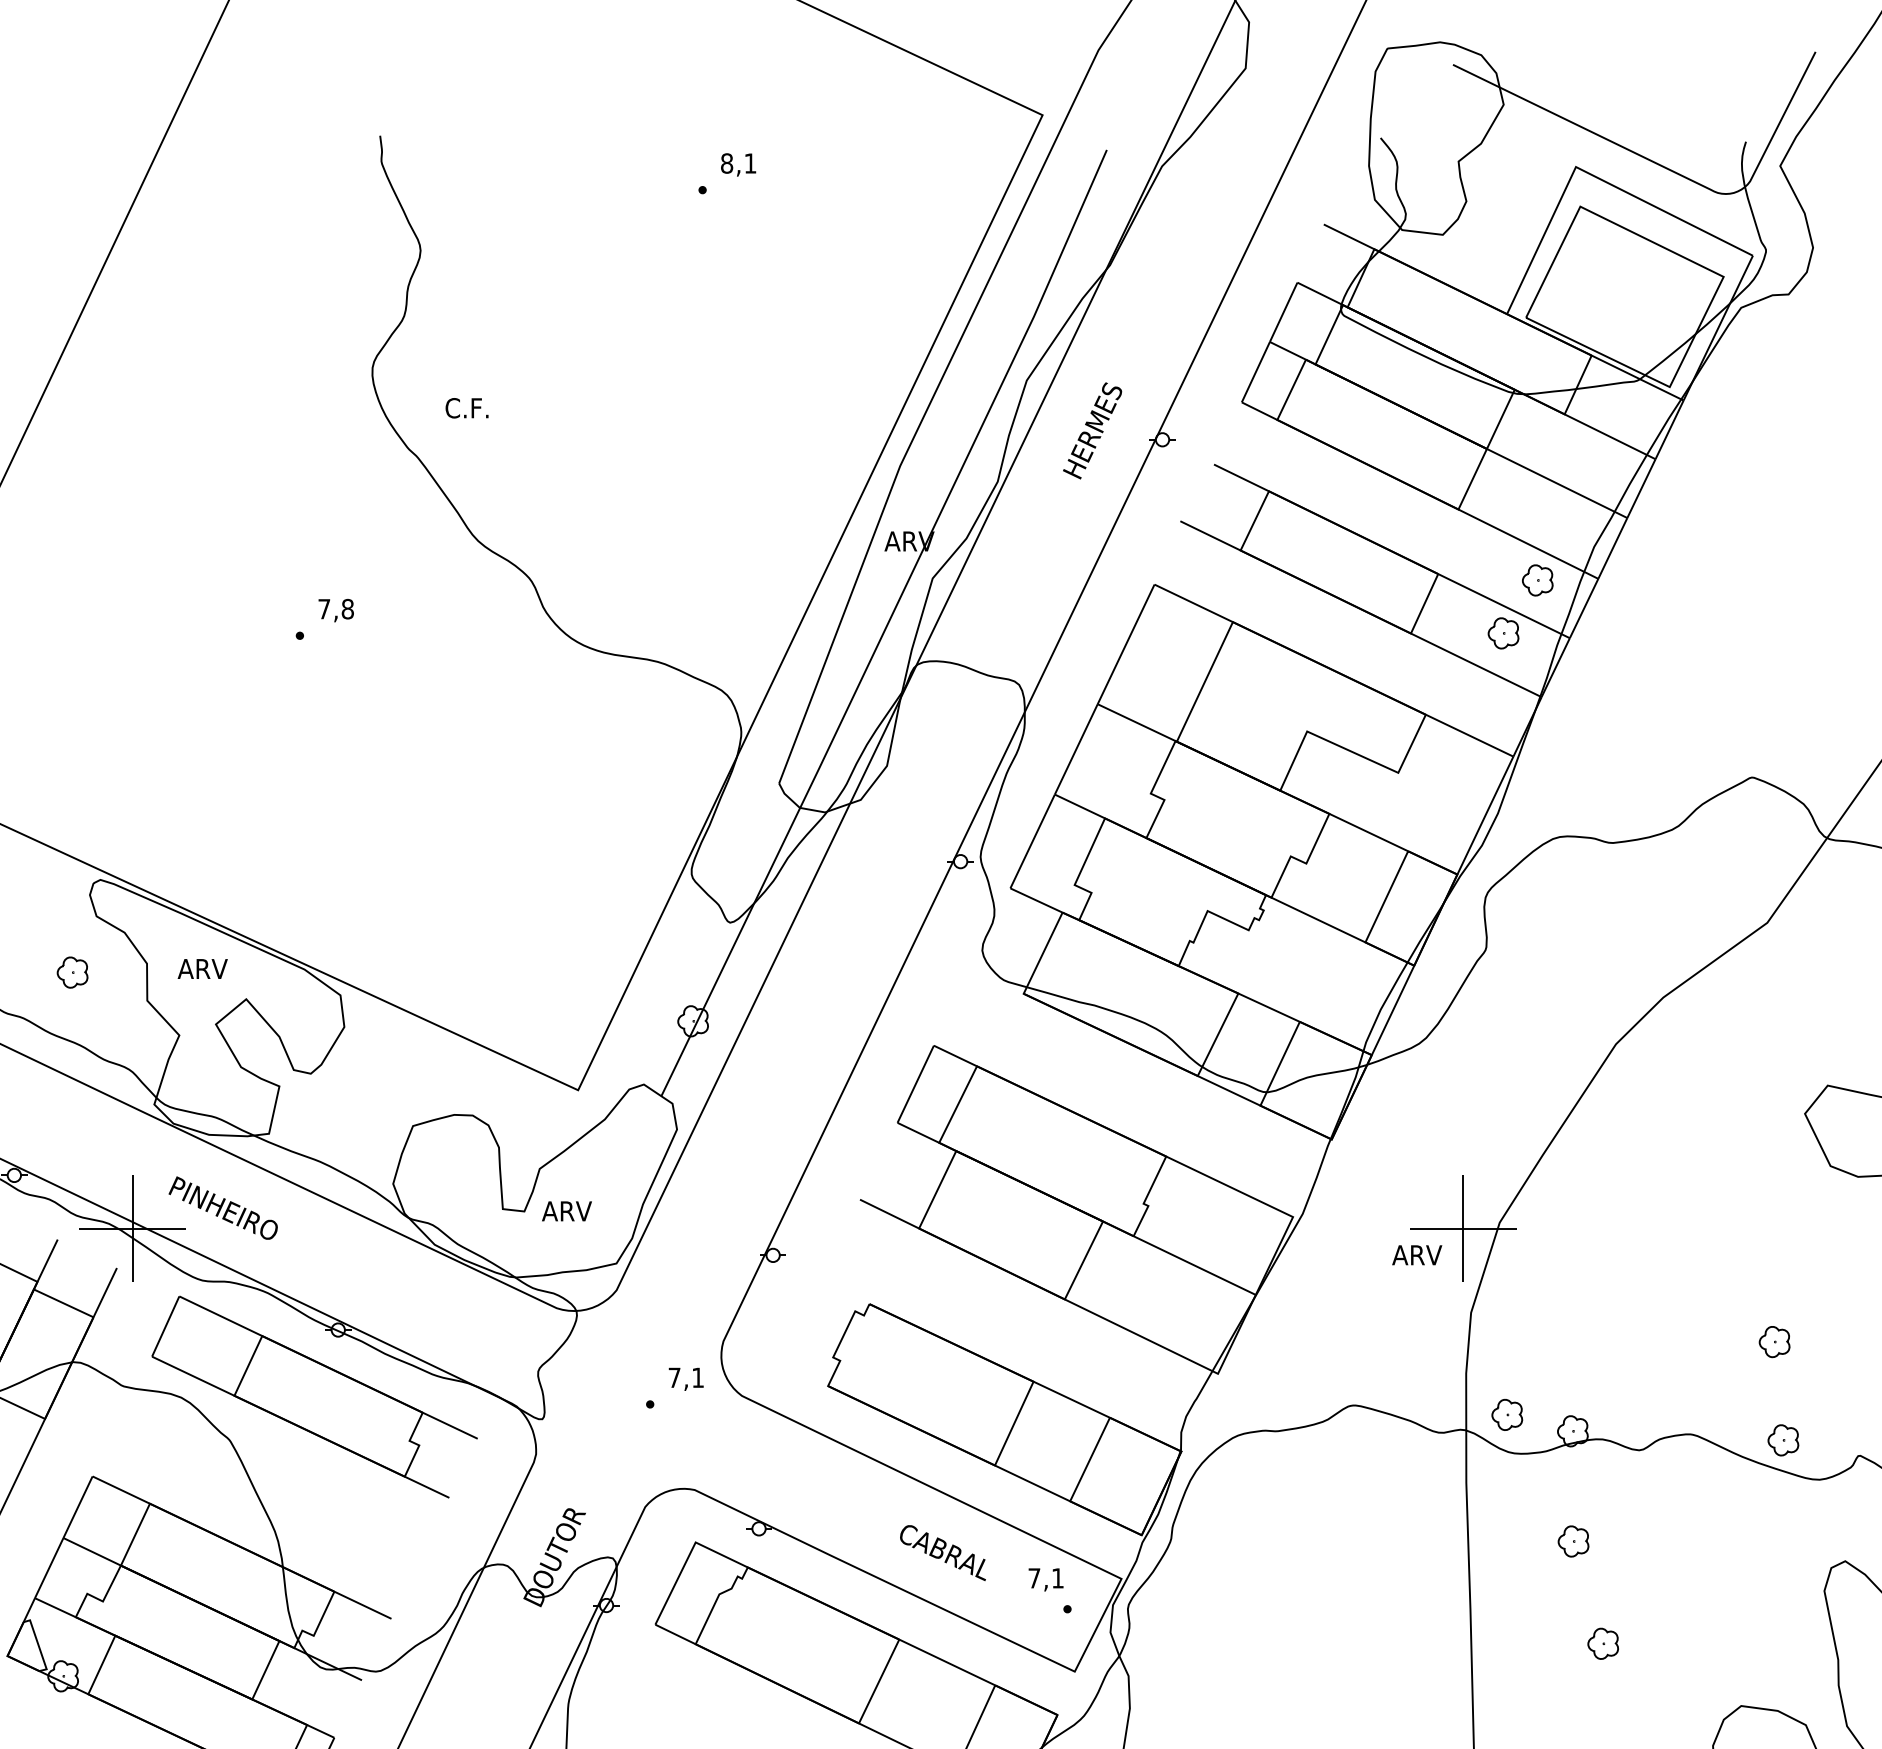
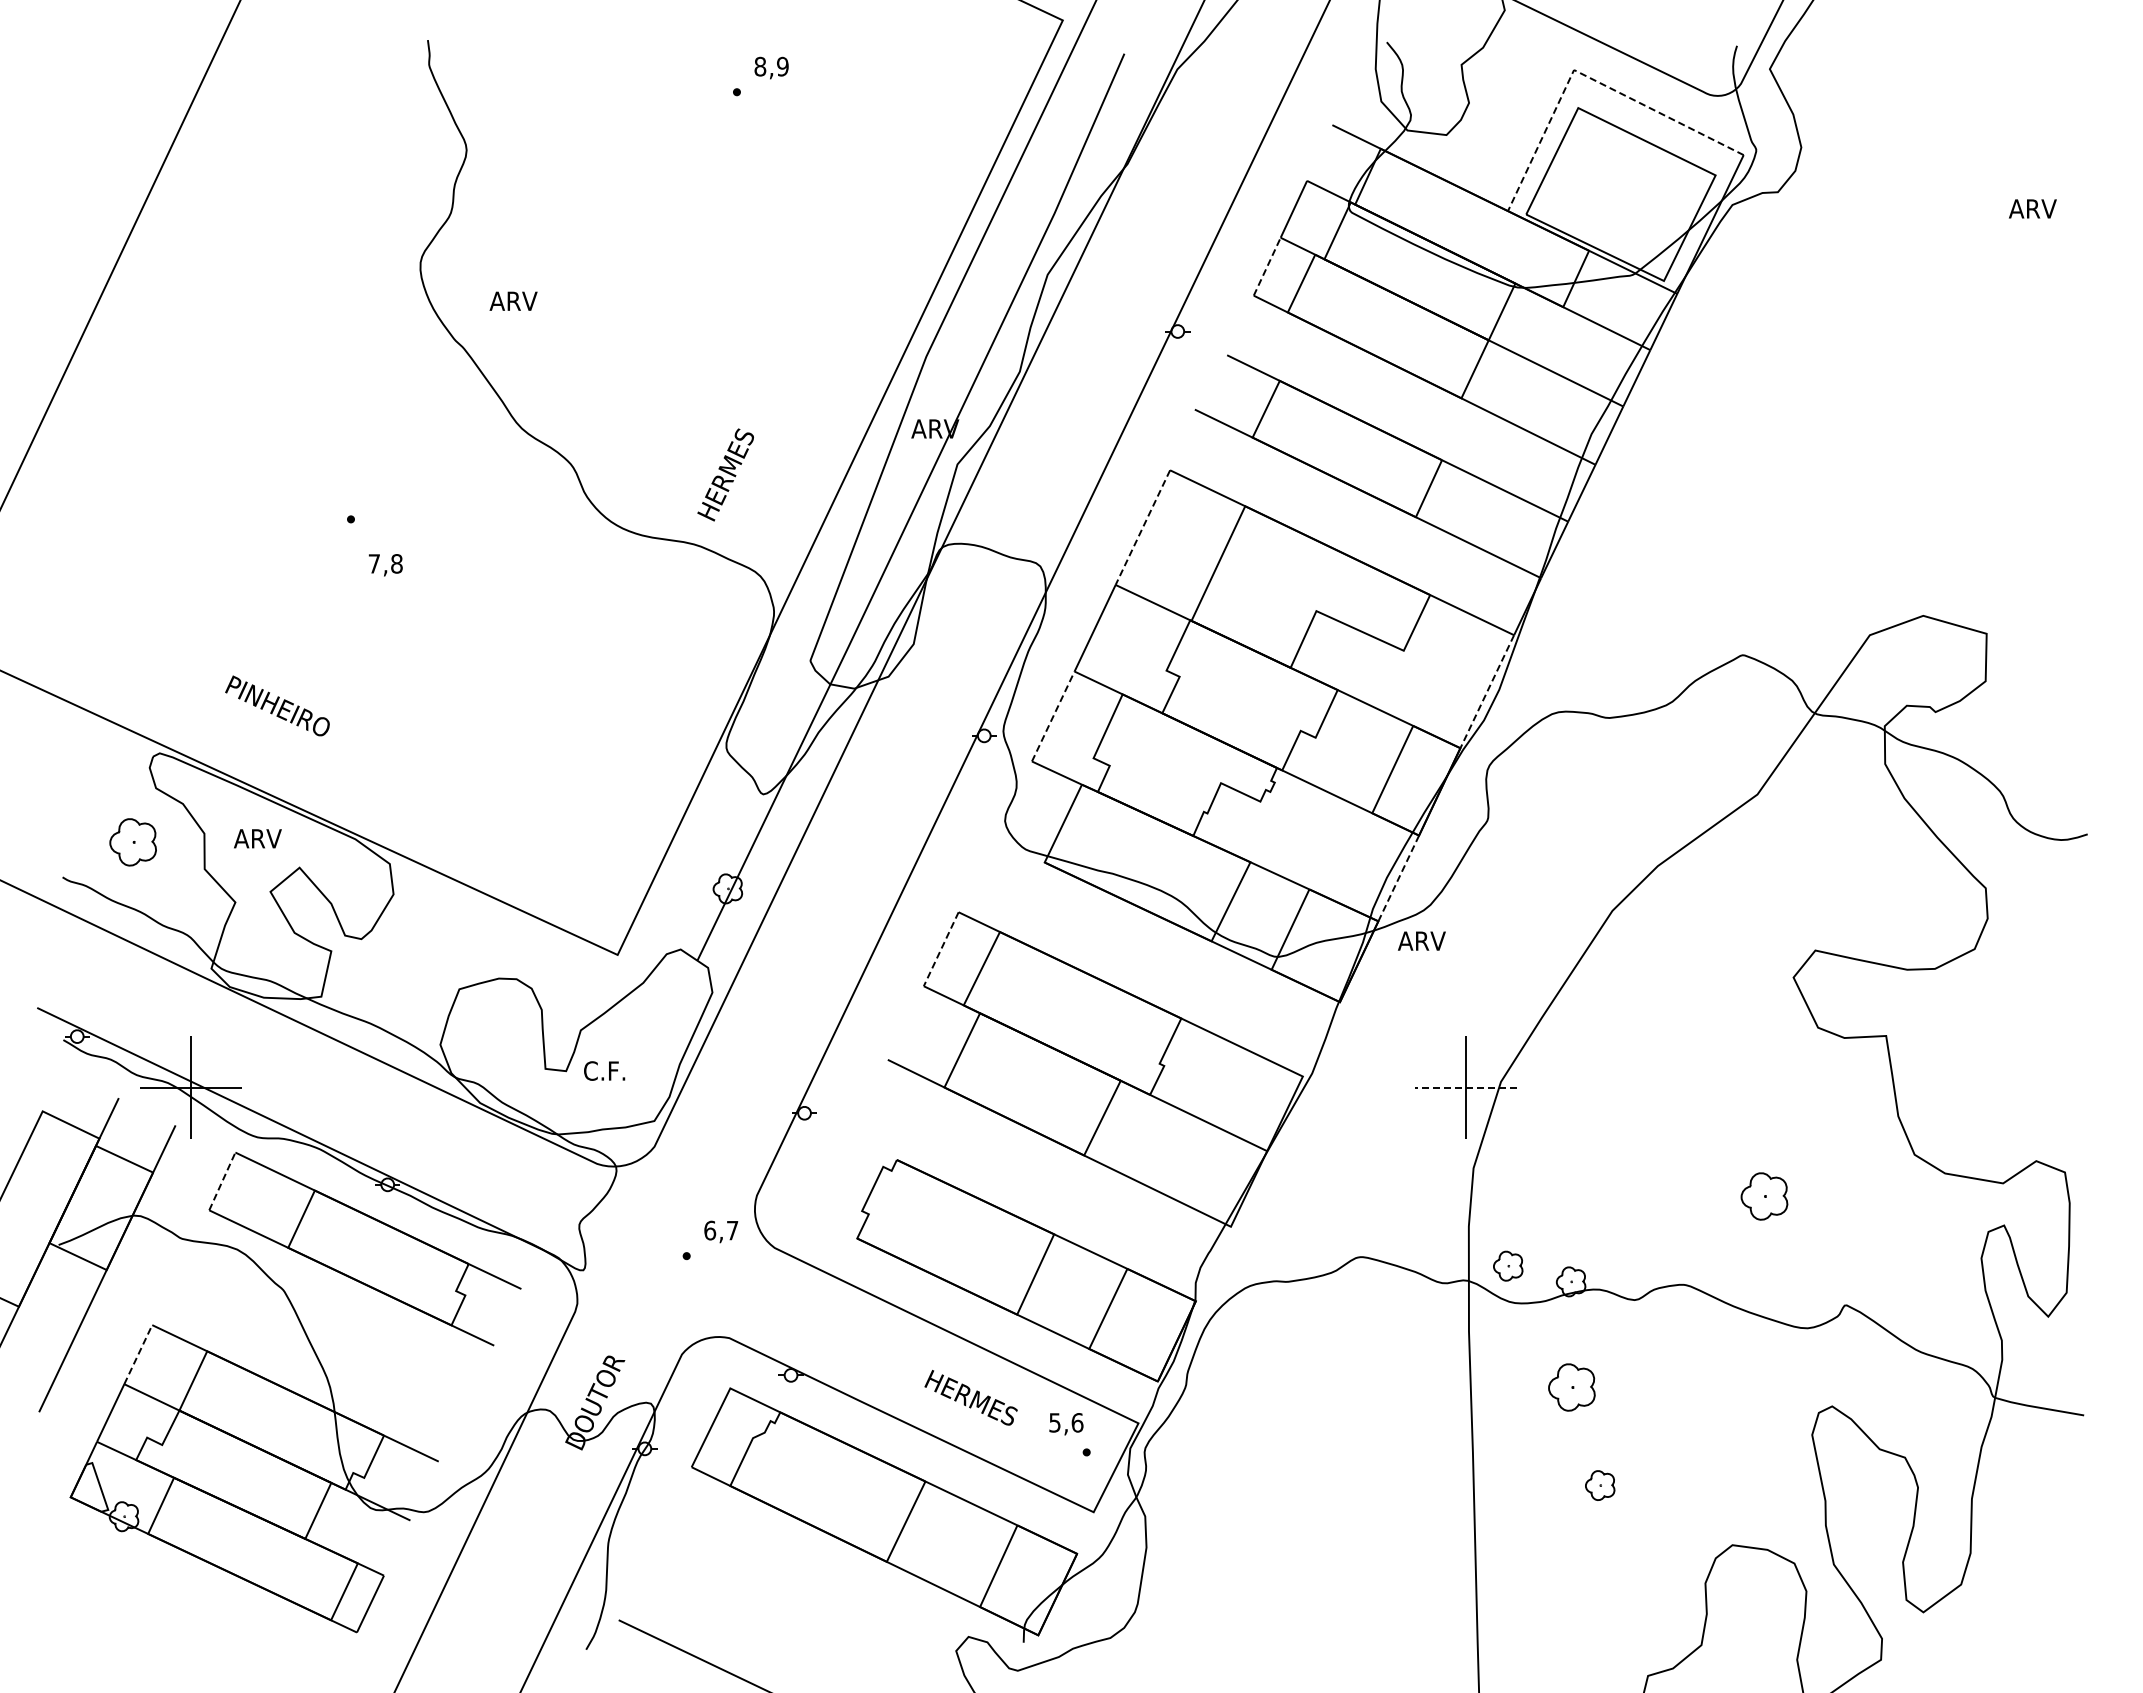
text: (750, 163) -> (782, 66), 8,1 -> 8,9
line: (1591, 174) -> (1588, 77), solid -> dashed
line: (1256, 371) -> (1267, 266), solid -> dashed
text: (469, 408) -> (513, 301), C.F. -> ARV
text: (1092, 430) -> (725, 474), moved
part: (1537, 580) -> (1537, 466), removed
text: (335, 610) -> (385, 565), moved
part: (1503, 632) -> (1504, 516), removed
line: (1125, 645) -> (1142, 528), solid -> dashed
line: (1485, 815) -> (1487, 691), solid -> dashed
line: (1032, 841) -> (1053, 716), solid -> dashed
part: (71, 971) -> (132, 841), size x1.6
line: (1392, 1010) -> (1398, 878), solid -> dashed
line: (916, 1084) -> (941, 949), solid -> dashed
text: (223, 1207) -> (277, 705), moved
text: (566, 1210) -> (606, 1070), ARV -> C.F.
line: (1462, 1228) -> (1465, 1087), solid -> dashed
text: (1416, 1254) -> (1421, 940), moved
line: (165, 1326) -> (222, 1181), solid -> dashed
part: (1774, 1341) -> (1764, 1195), size x1.6
text: (686, 1377) -> (721, 1230), 7,1 -> 6,7
part: (1782, 1440) -> (1772, 1290), removed
line: (78, 1507) -> (138, 1354), solid -> dashed
part: (1573, 1541) -> (1571, 1387), size x1.6
text: (946, 1551) -> (970, 1397), CABRAL -> HERMES
text: (1046, 1578) -> (1066, 1422), 7,1 -> 5,6

